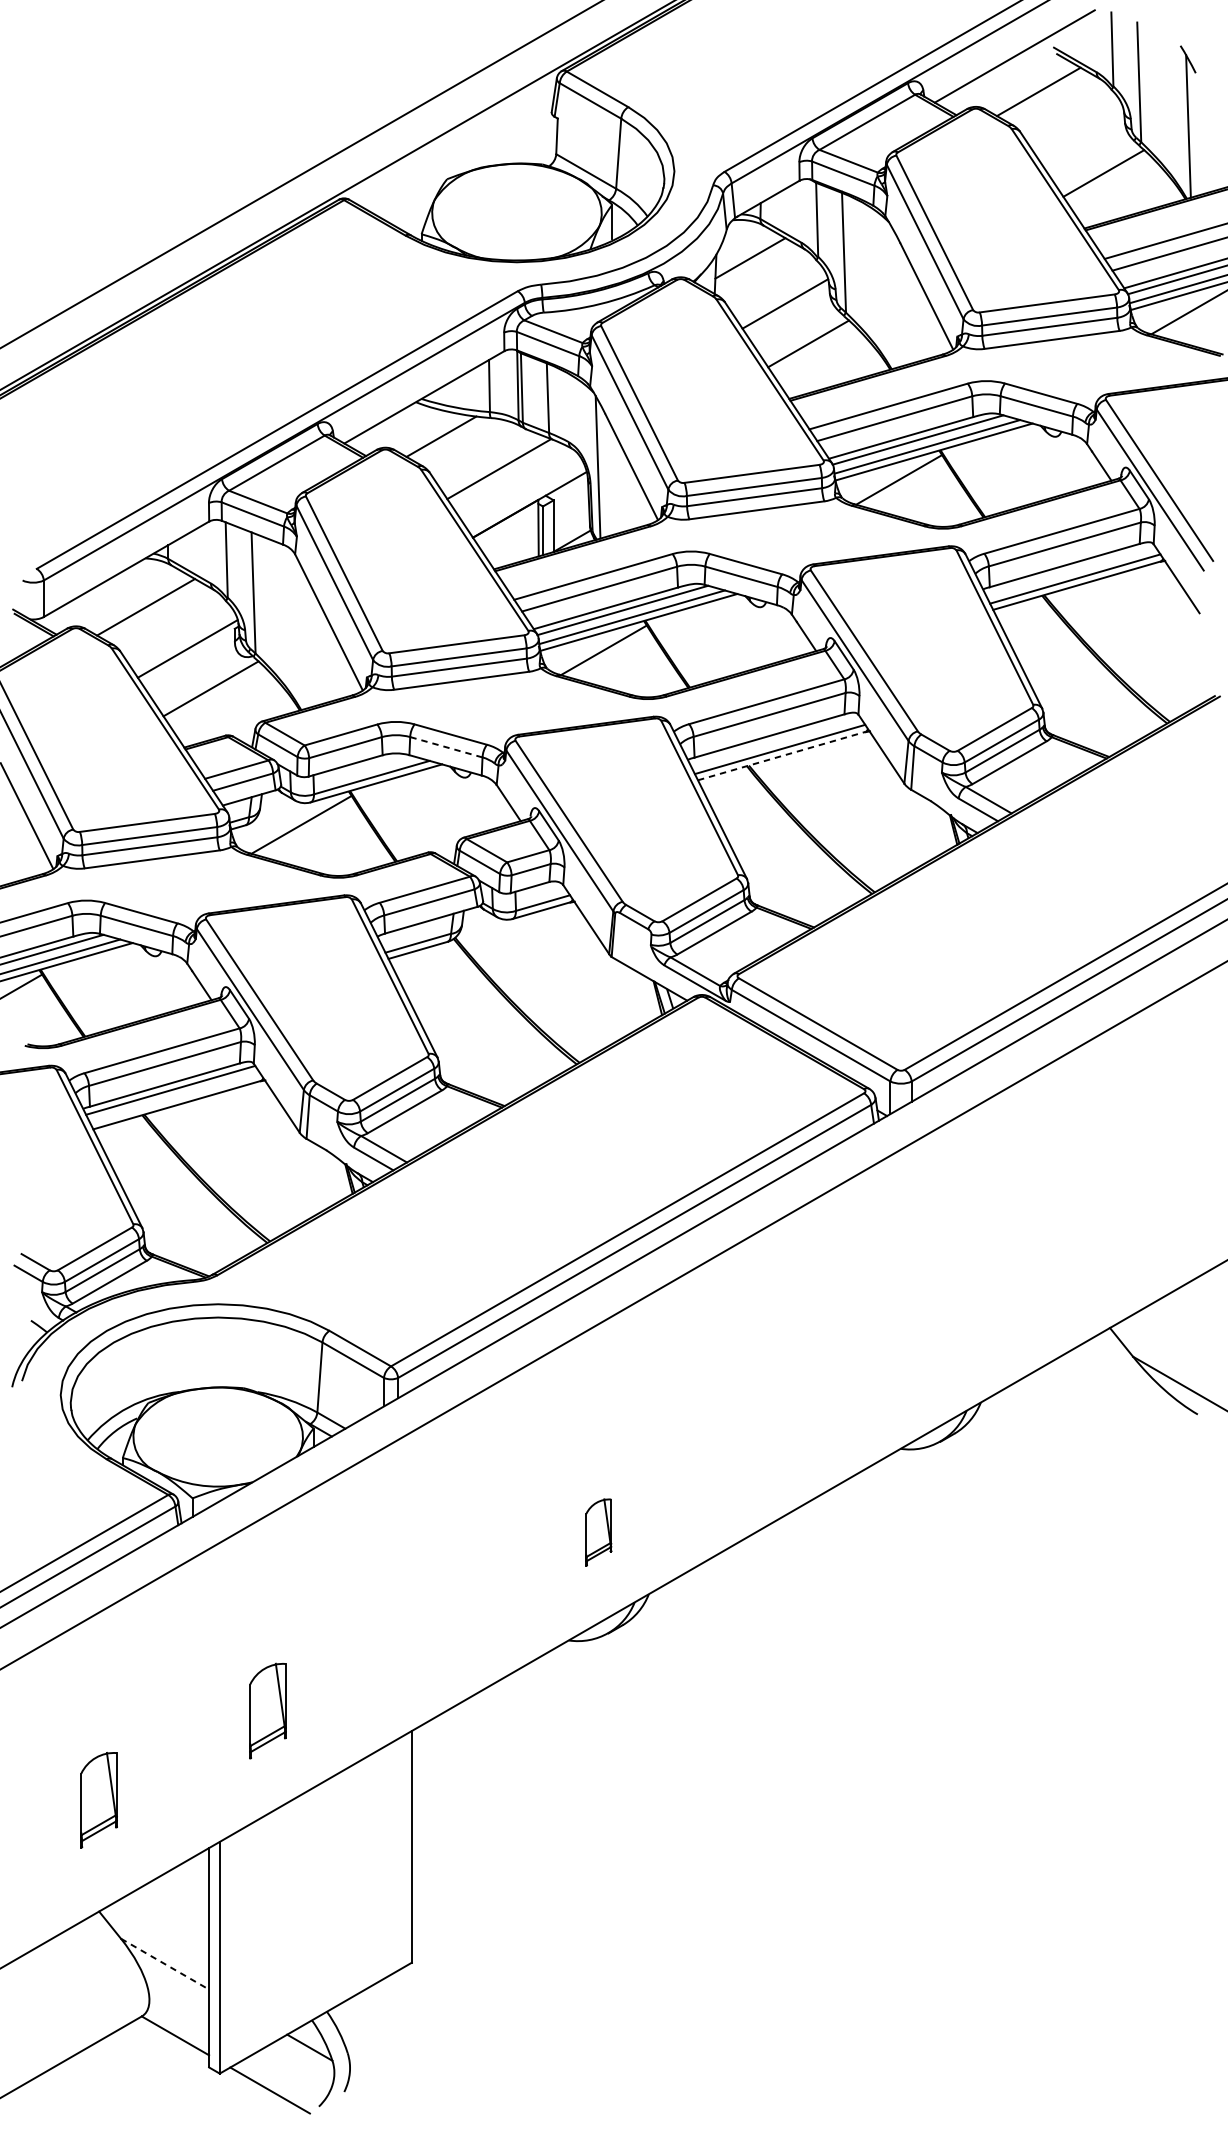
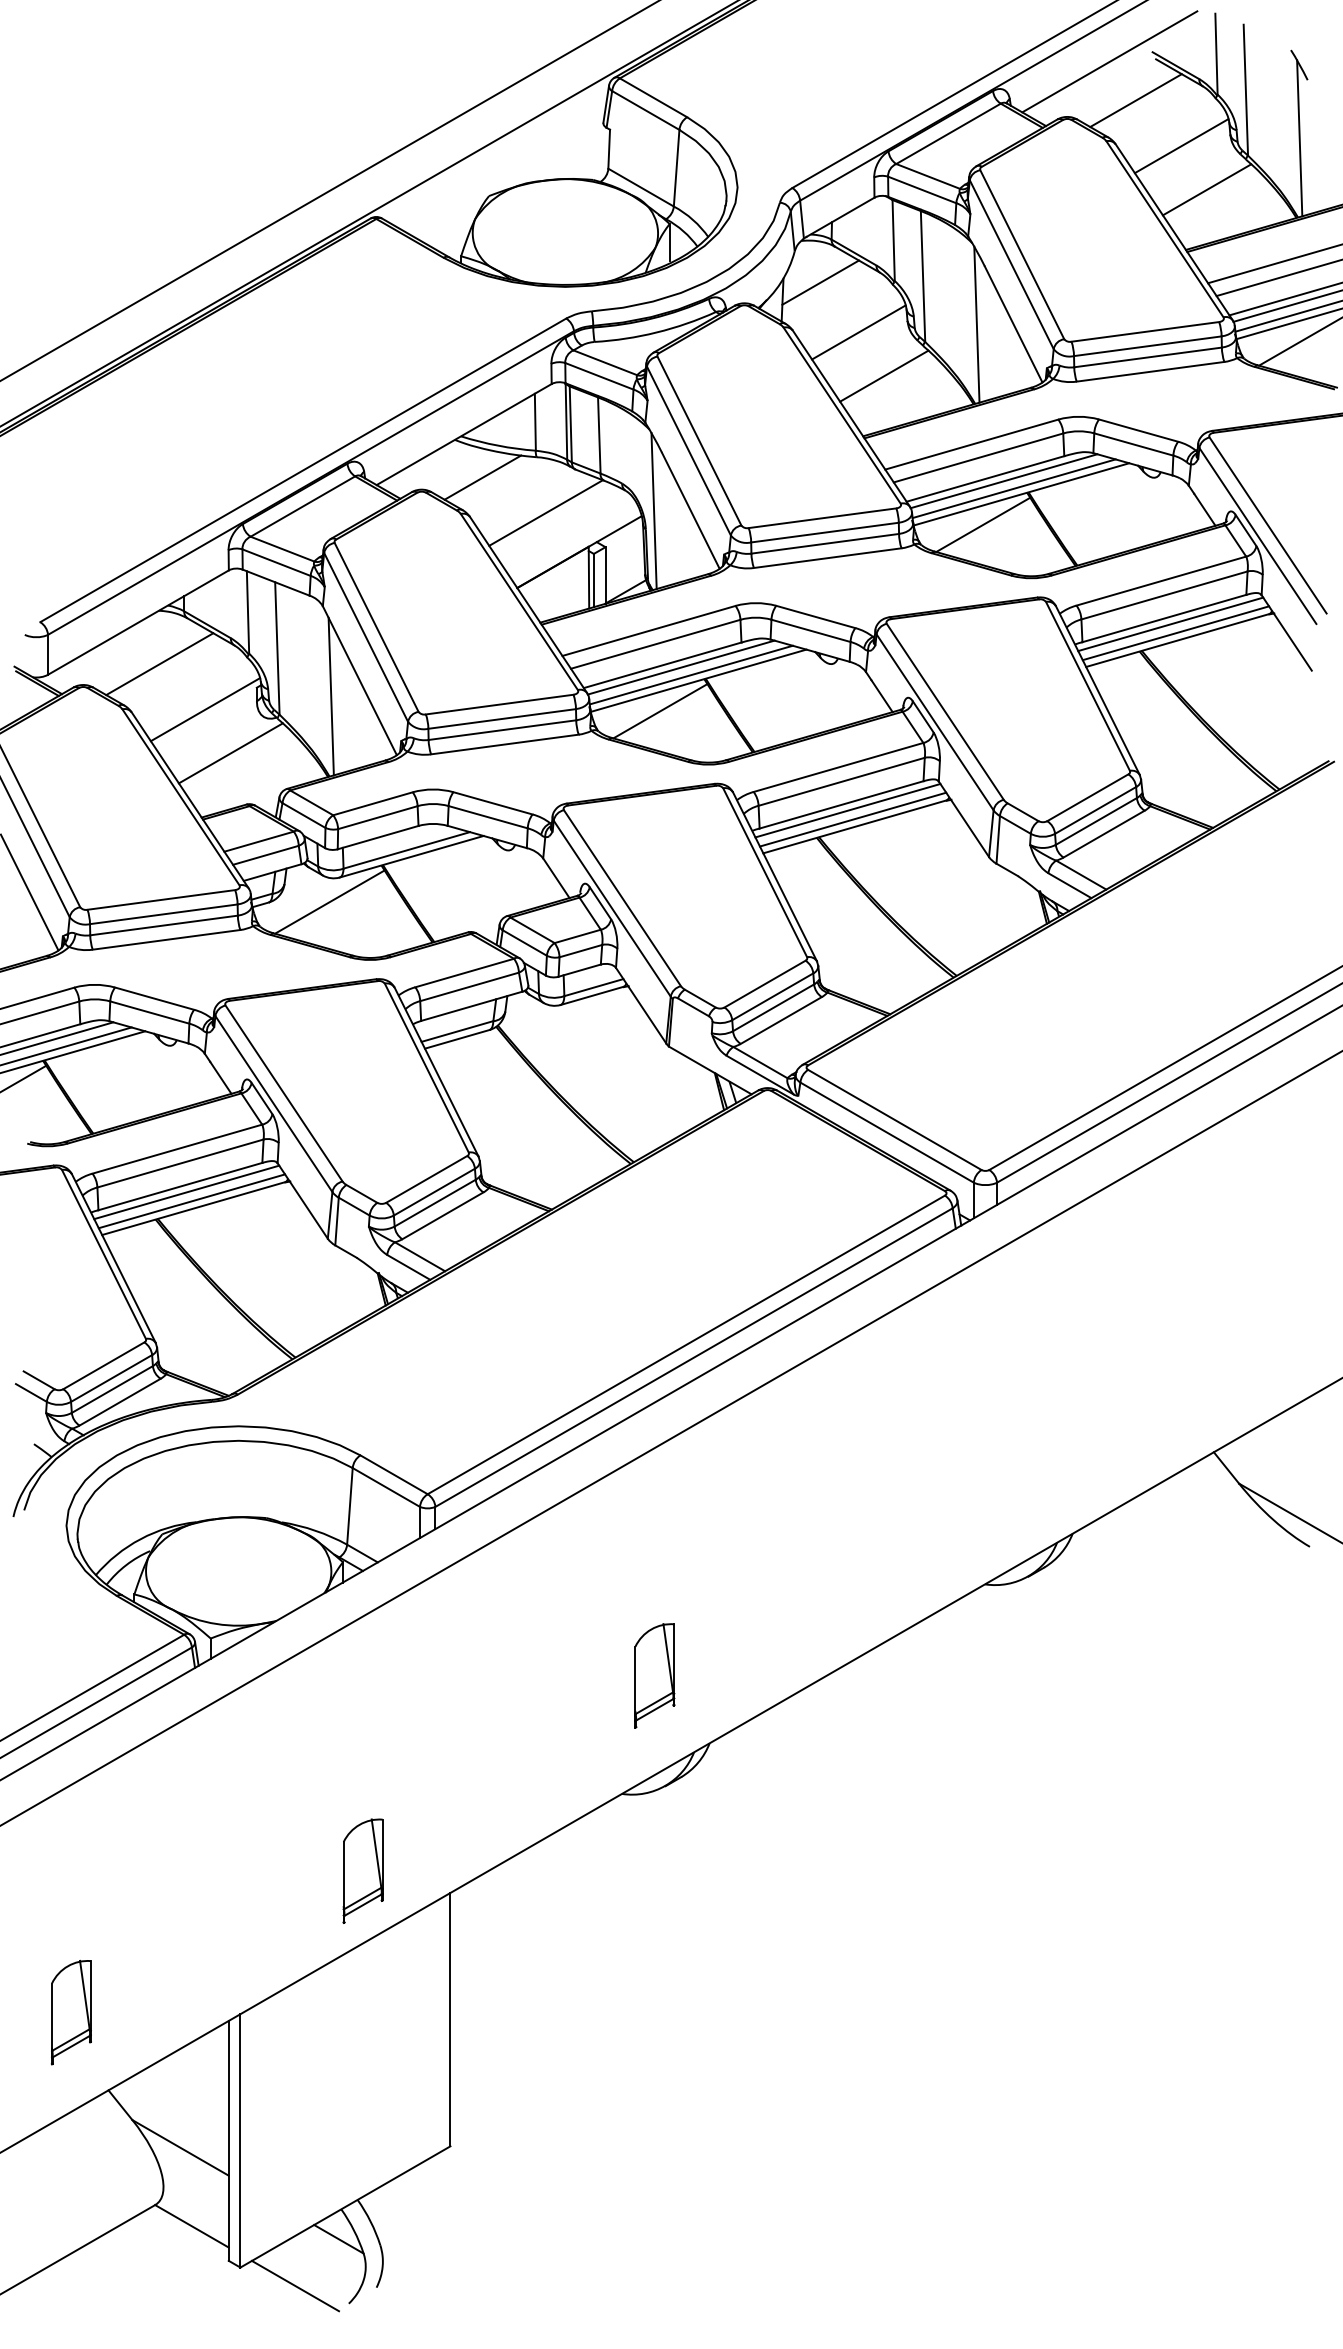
line: (1080, 133) -> (1181, 146), added
line: (892, 296) -> (976, 324), added
line: (1070, 571) -> (1170, 624), added
line: (302, 636) -> (330, 696), added
line: (774, 741) -> (847, 810), added
line: (445, 747) -> (487, 817), dashed -> solid
line: (782, 755) -> (855, 826), dashed -> solid
line: (175, 1098) -> (191, 1201), added
part: (598, 1532) -> (654, 1675), size x1.43
part: (267, 1710) -> (362, 1870), moved
part: (99, 1800) -> (71, 2012), moved
line: (164, 1963) -> (180, 2147), dashed -> solid

